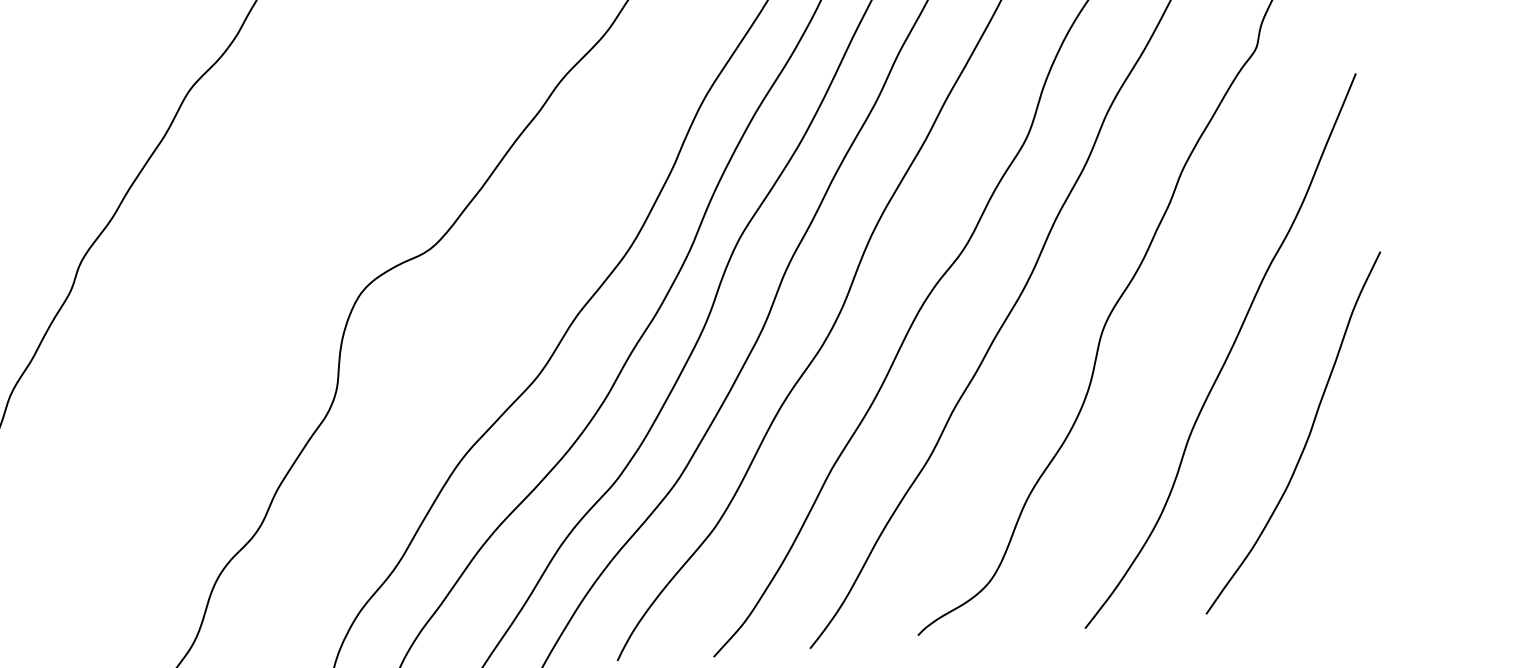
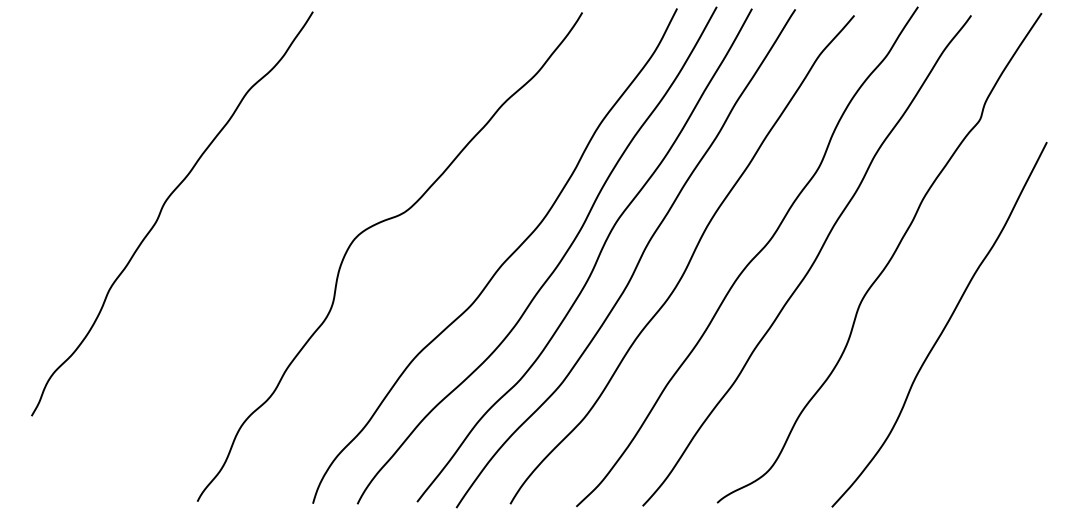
curve: (1306, 438) -> (993, 389), removed

